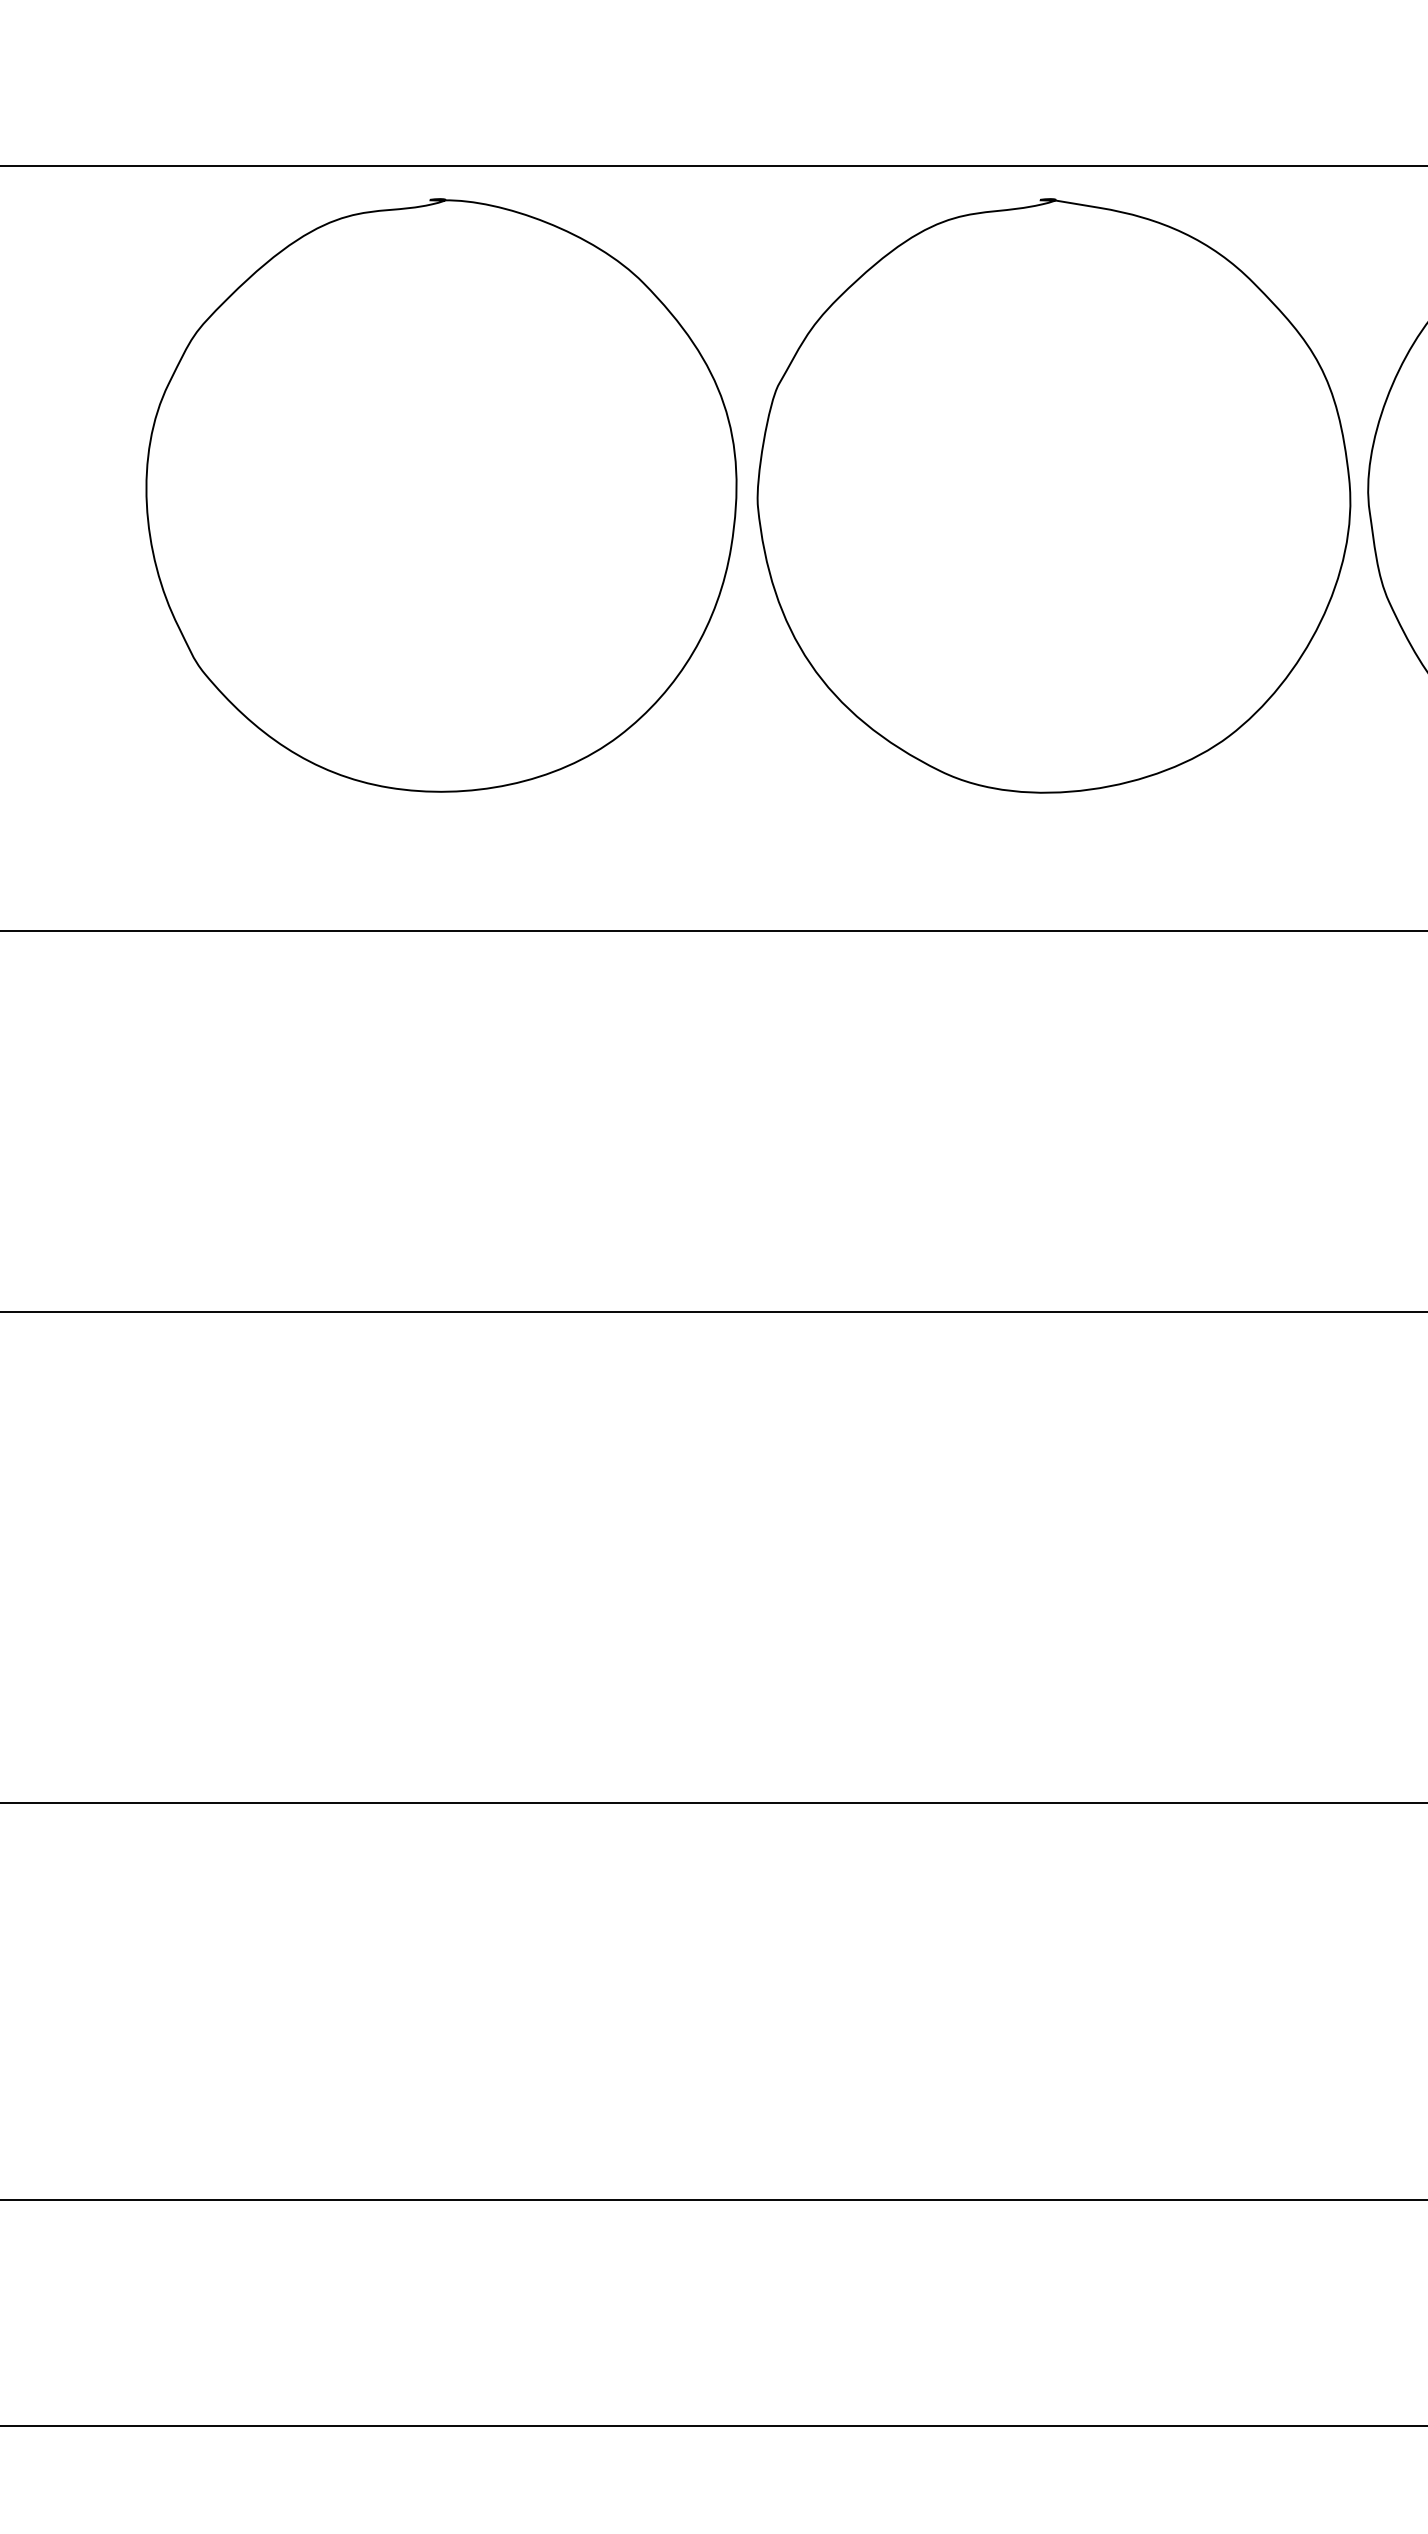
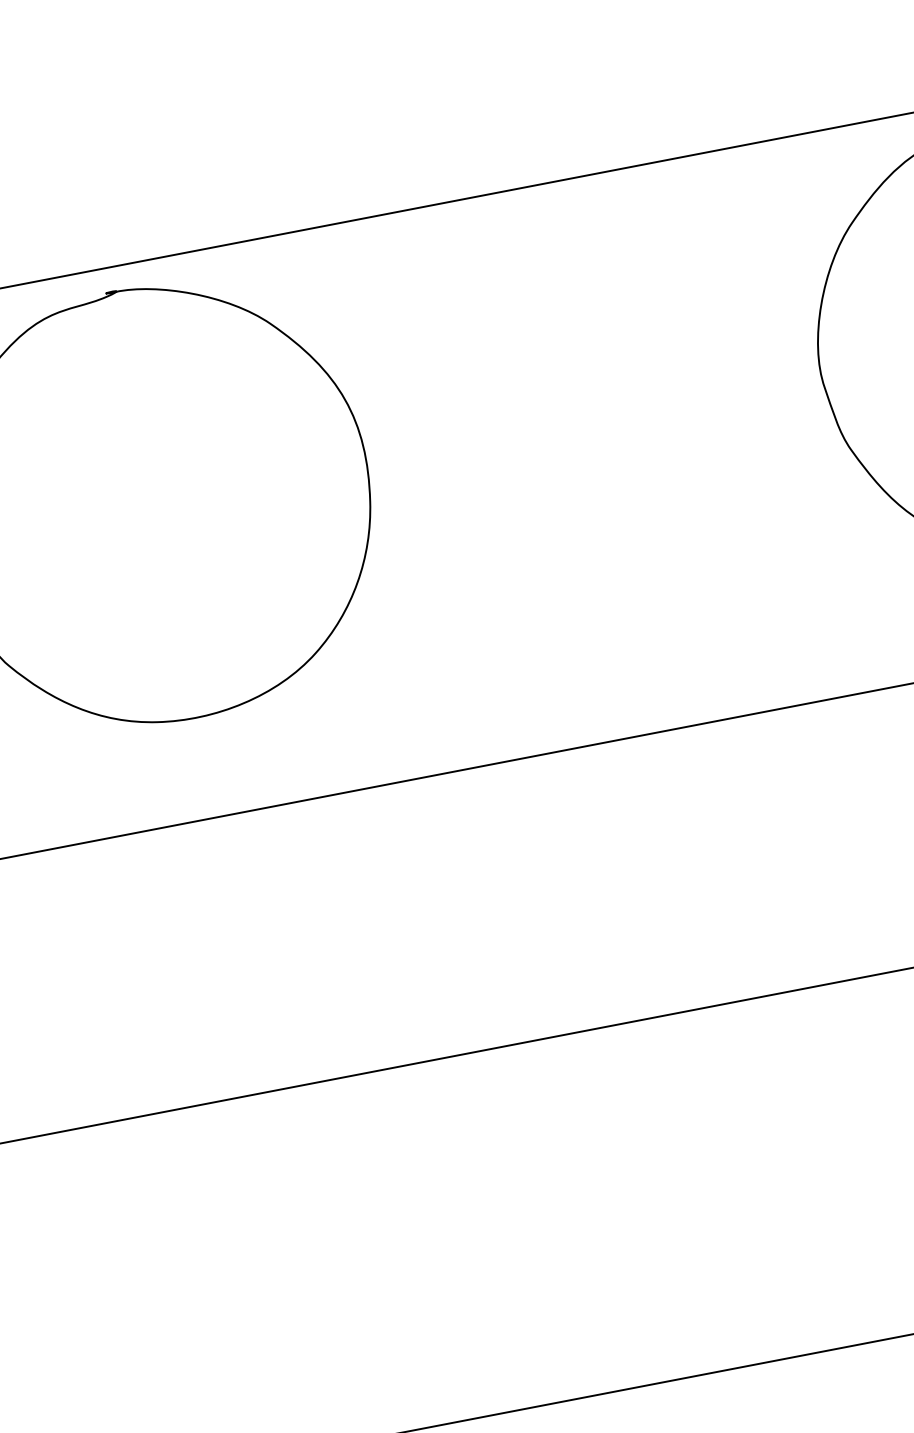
part: (1053, 495) -> (594, 419), removed

